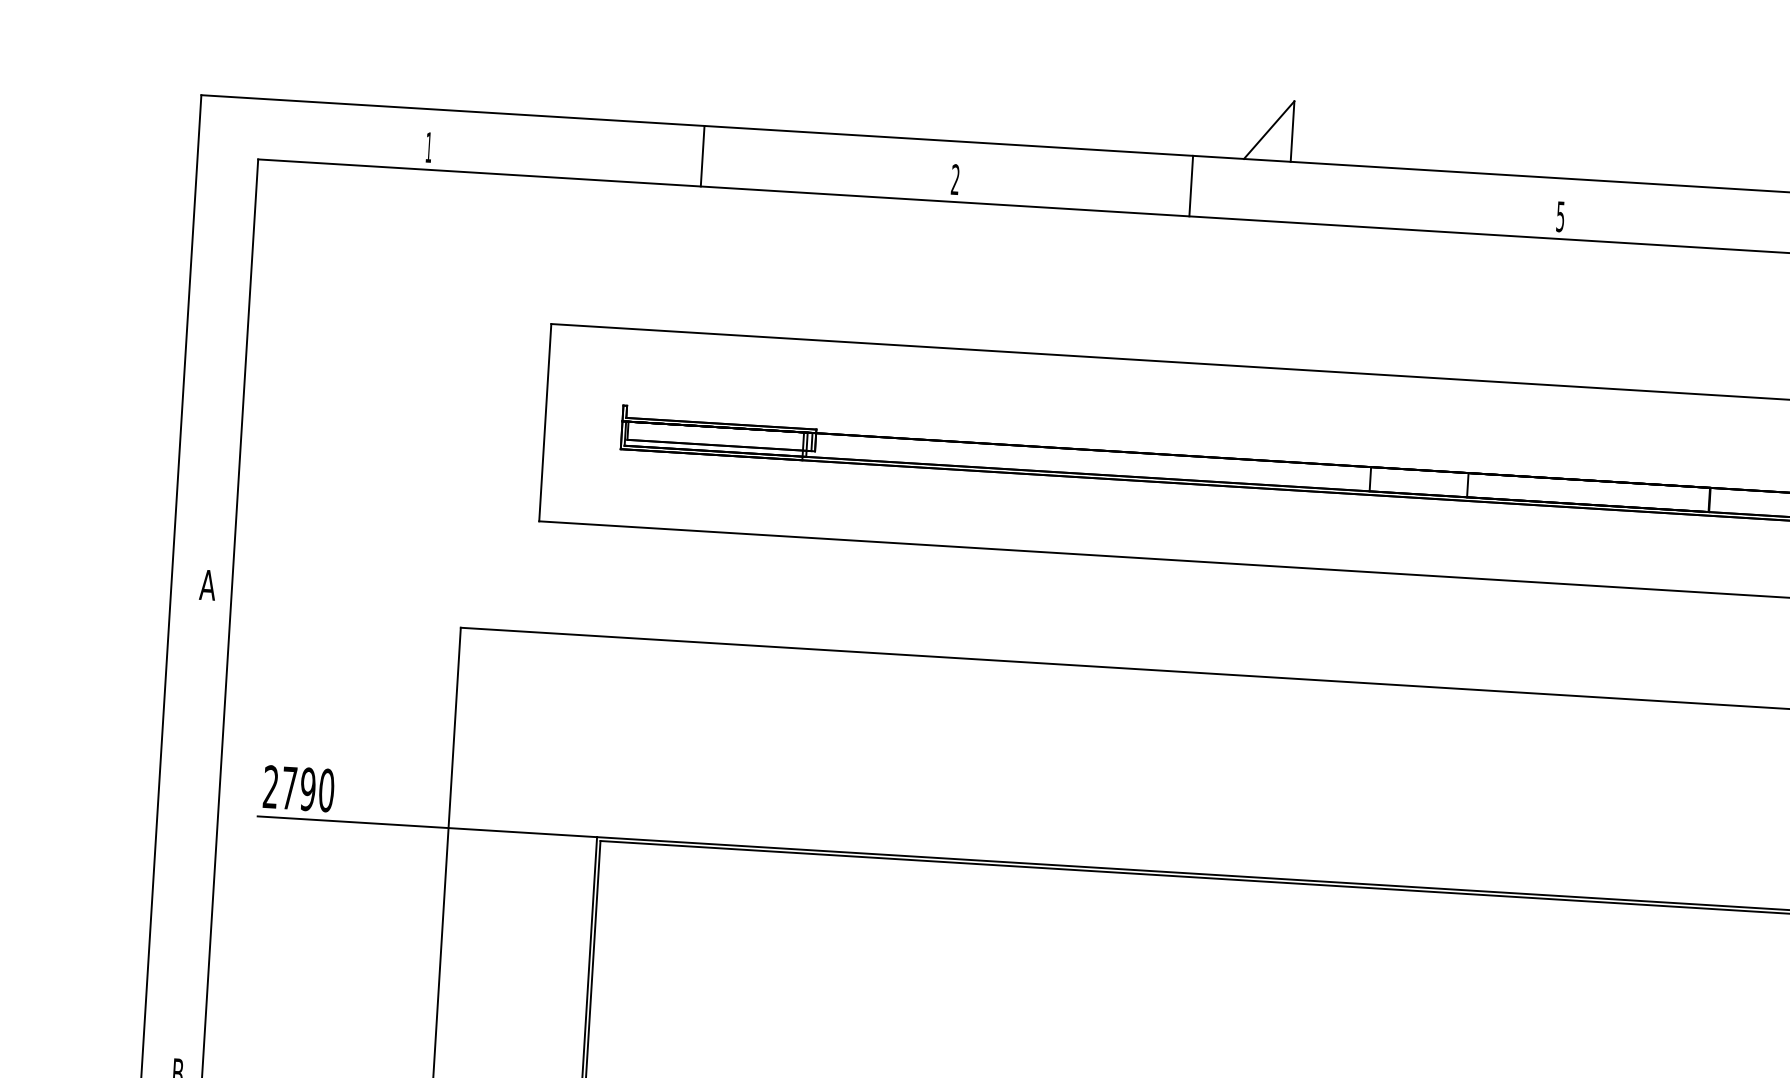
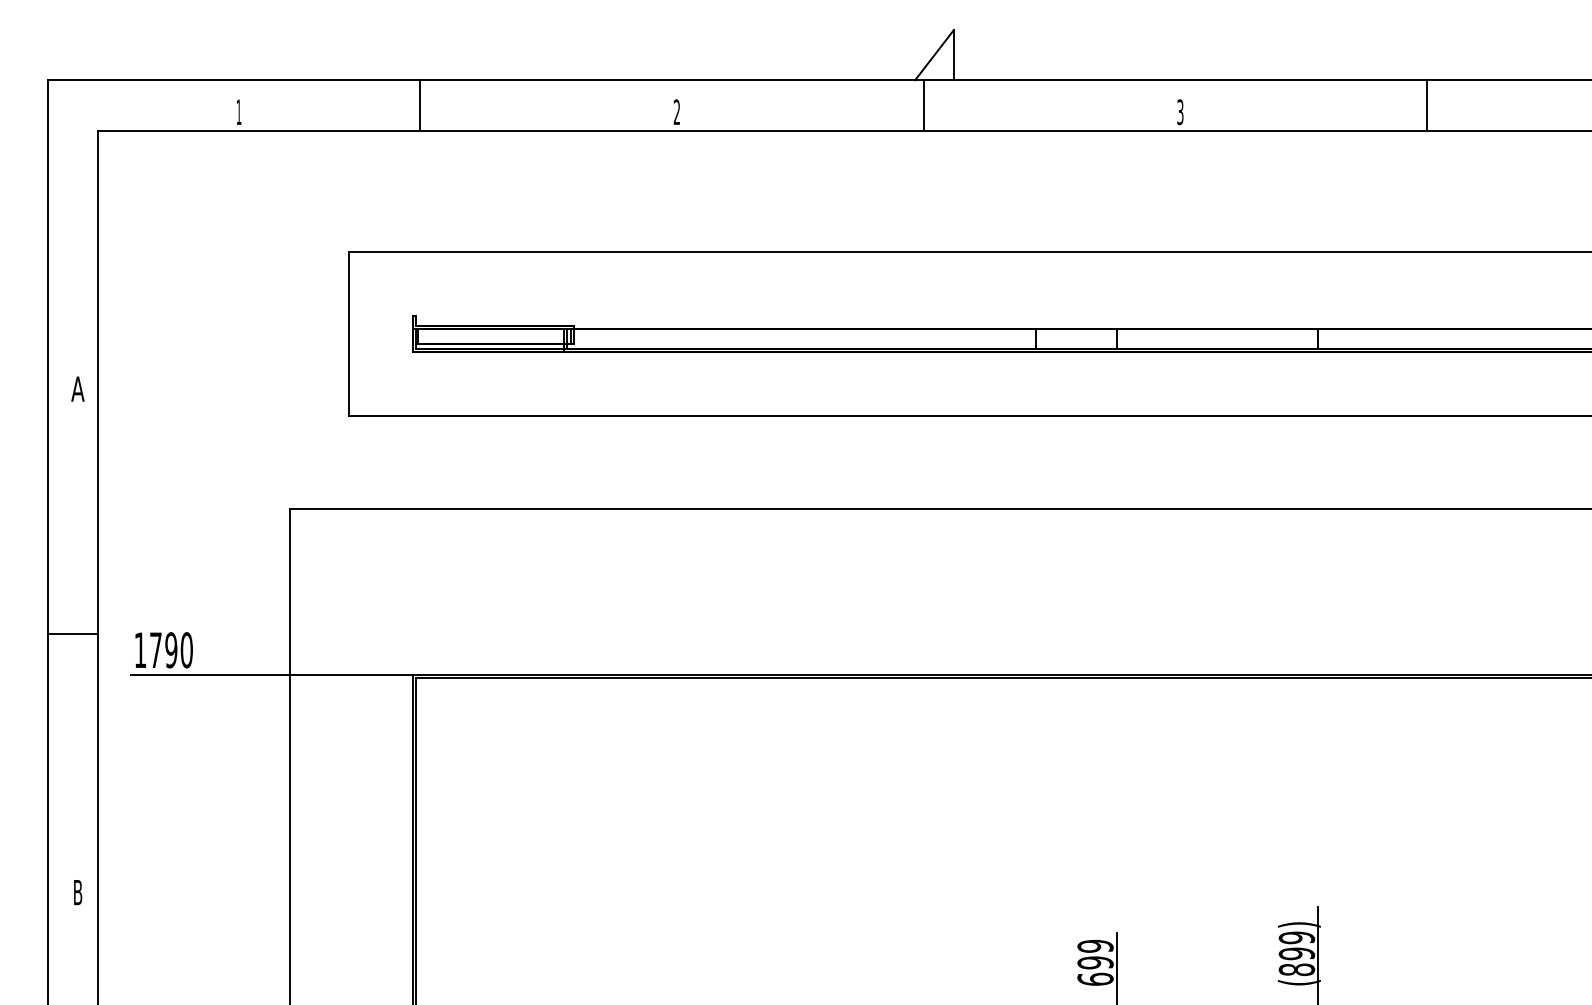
line: (702, 156) -> (420, 105), moved
line: (1191, 186) -> (923, 105), moved
text: (1560, 215) -> (1180, 111), 5 -> 3
text: (207, 584) -> (77, 388), moved
line: (190, 763) -> (72, 634), added
text: (269, 786) -> (139, 649), 2790 -> 1790

